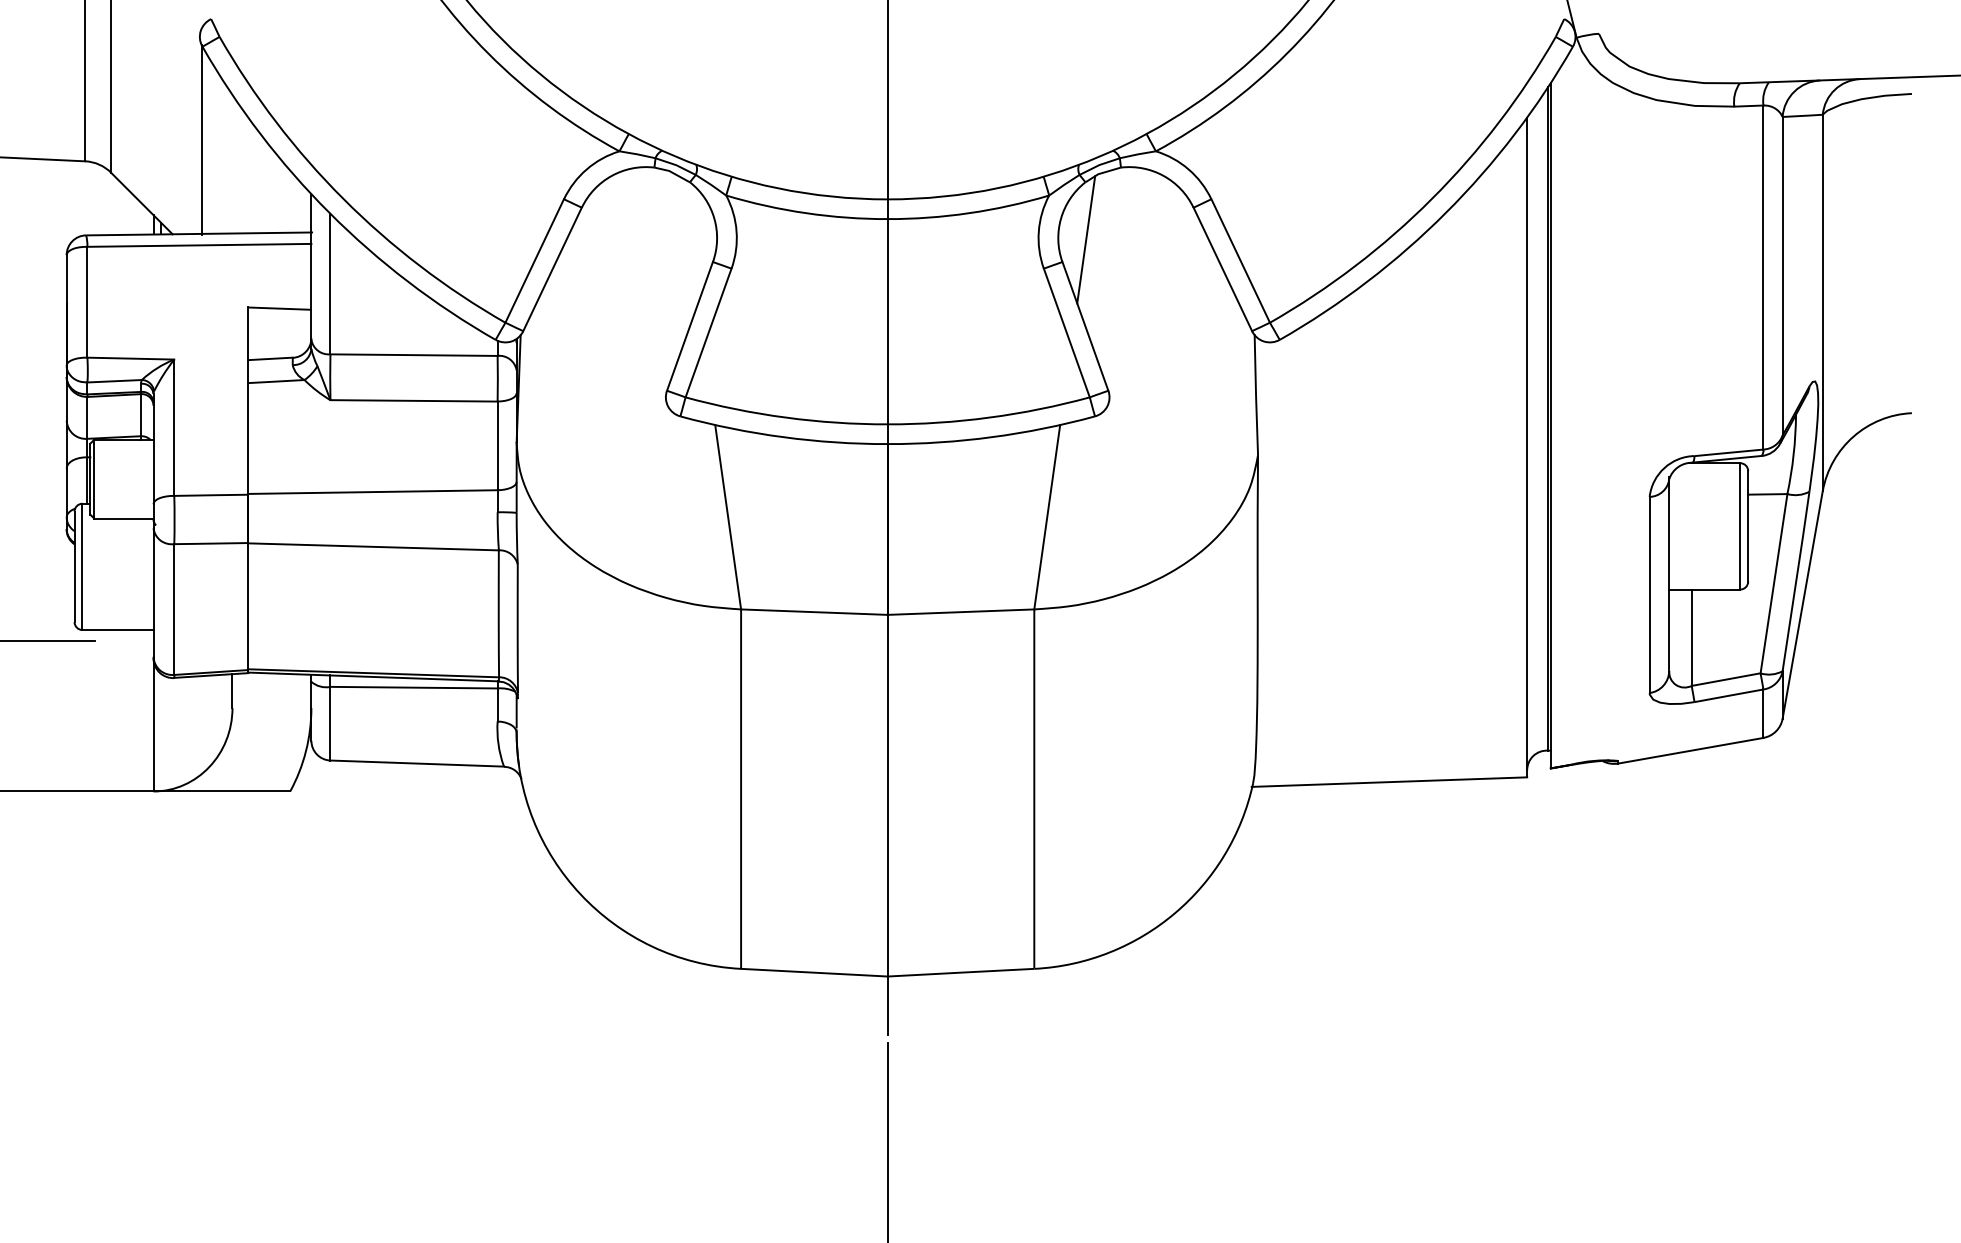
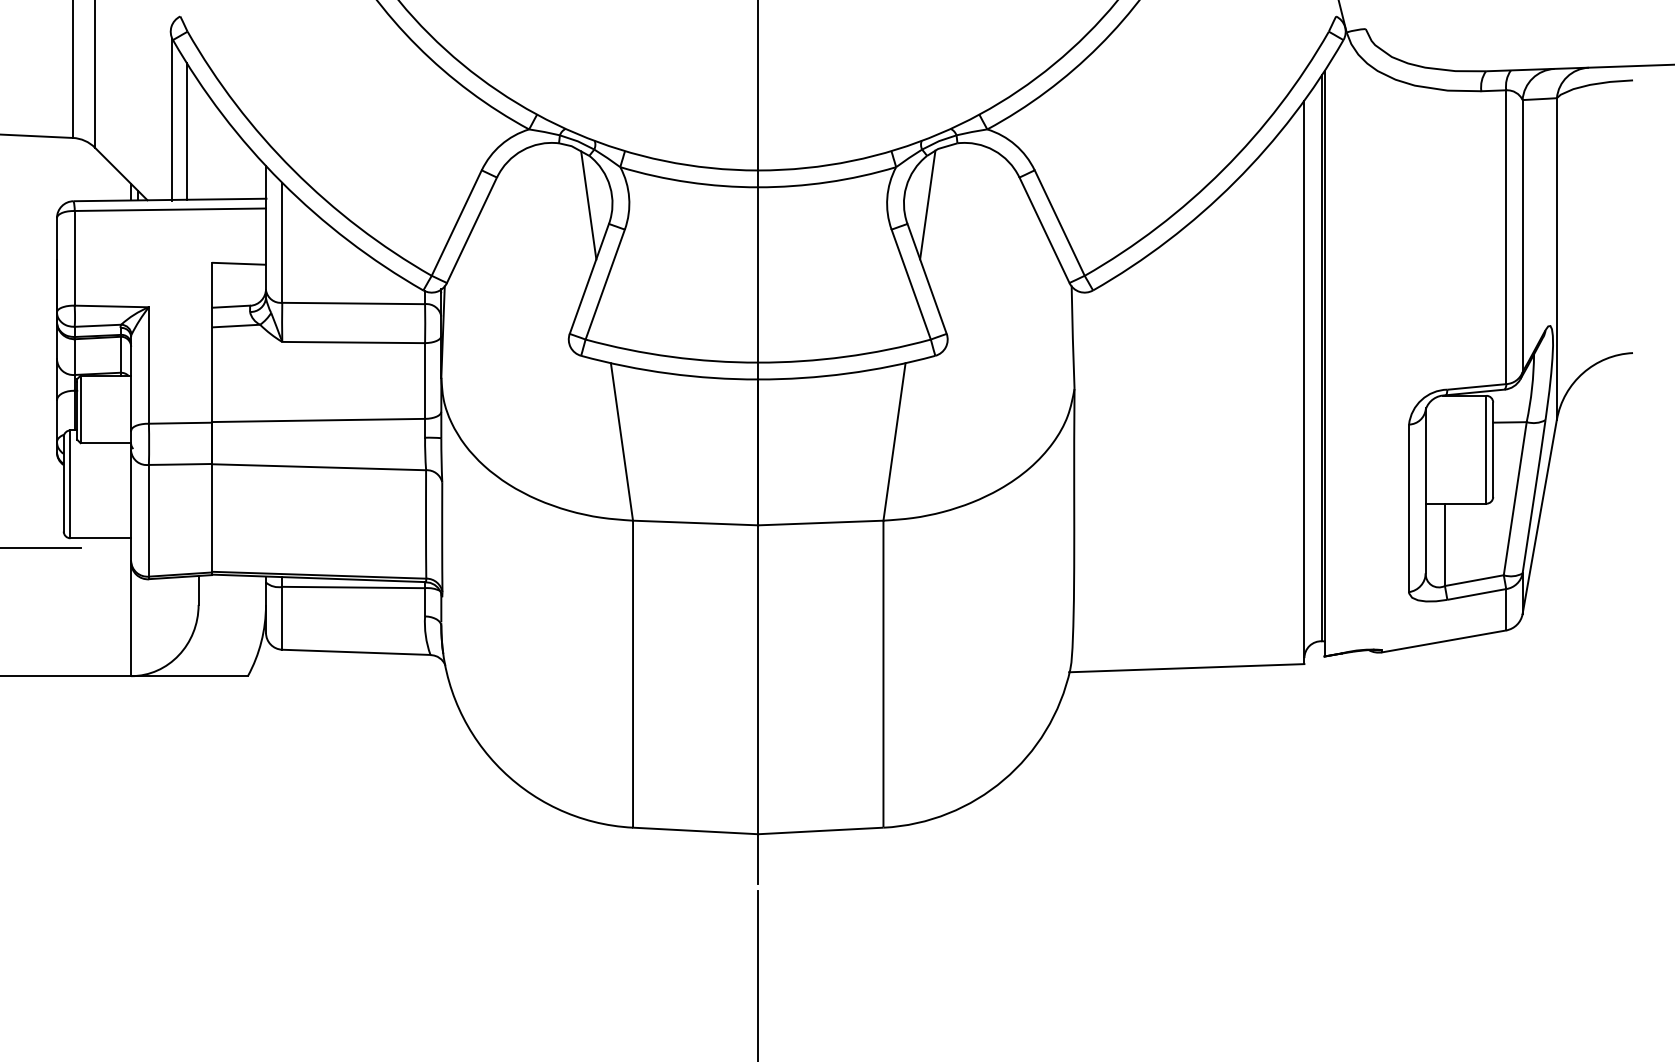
line: (218, 153) -> (186, 131), added
line: (688, 240) -> (588, 205), added

